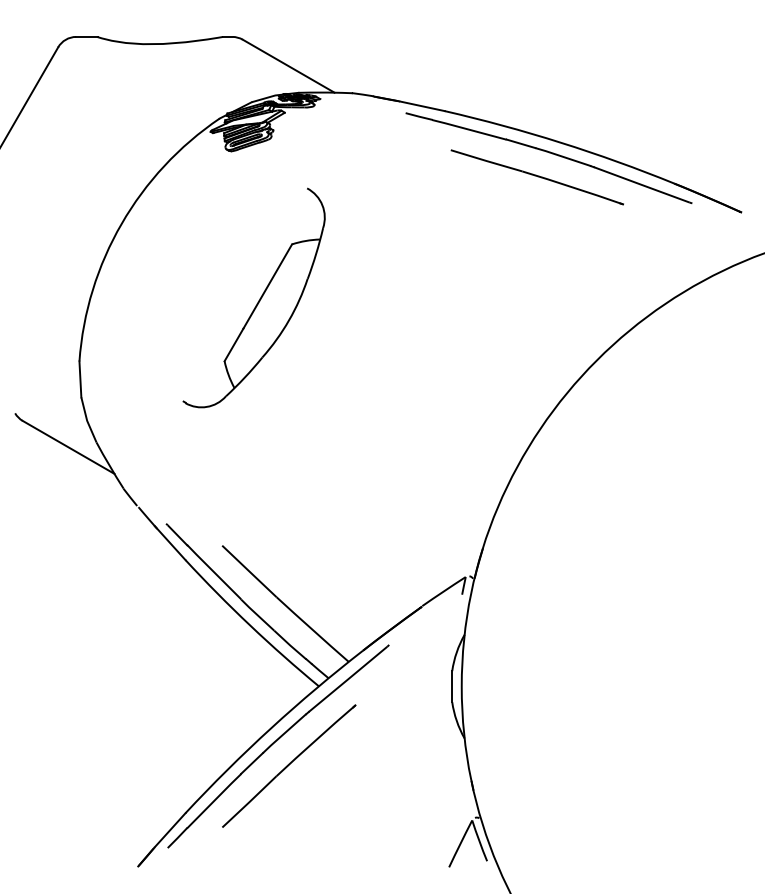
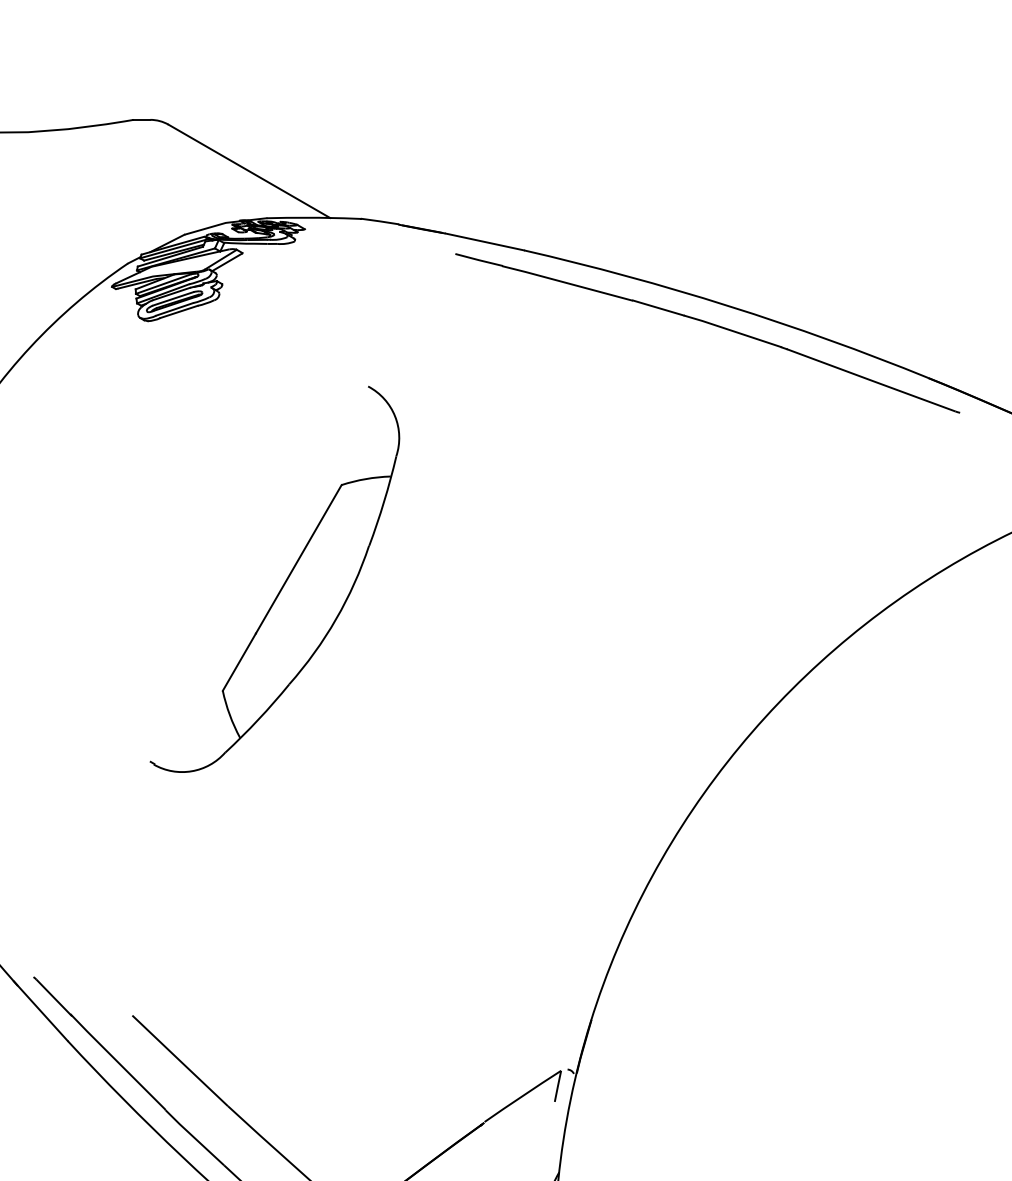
part: (536, 177) -> (685, 367), removed
part: (253, 297) -> (273, 578), moved

